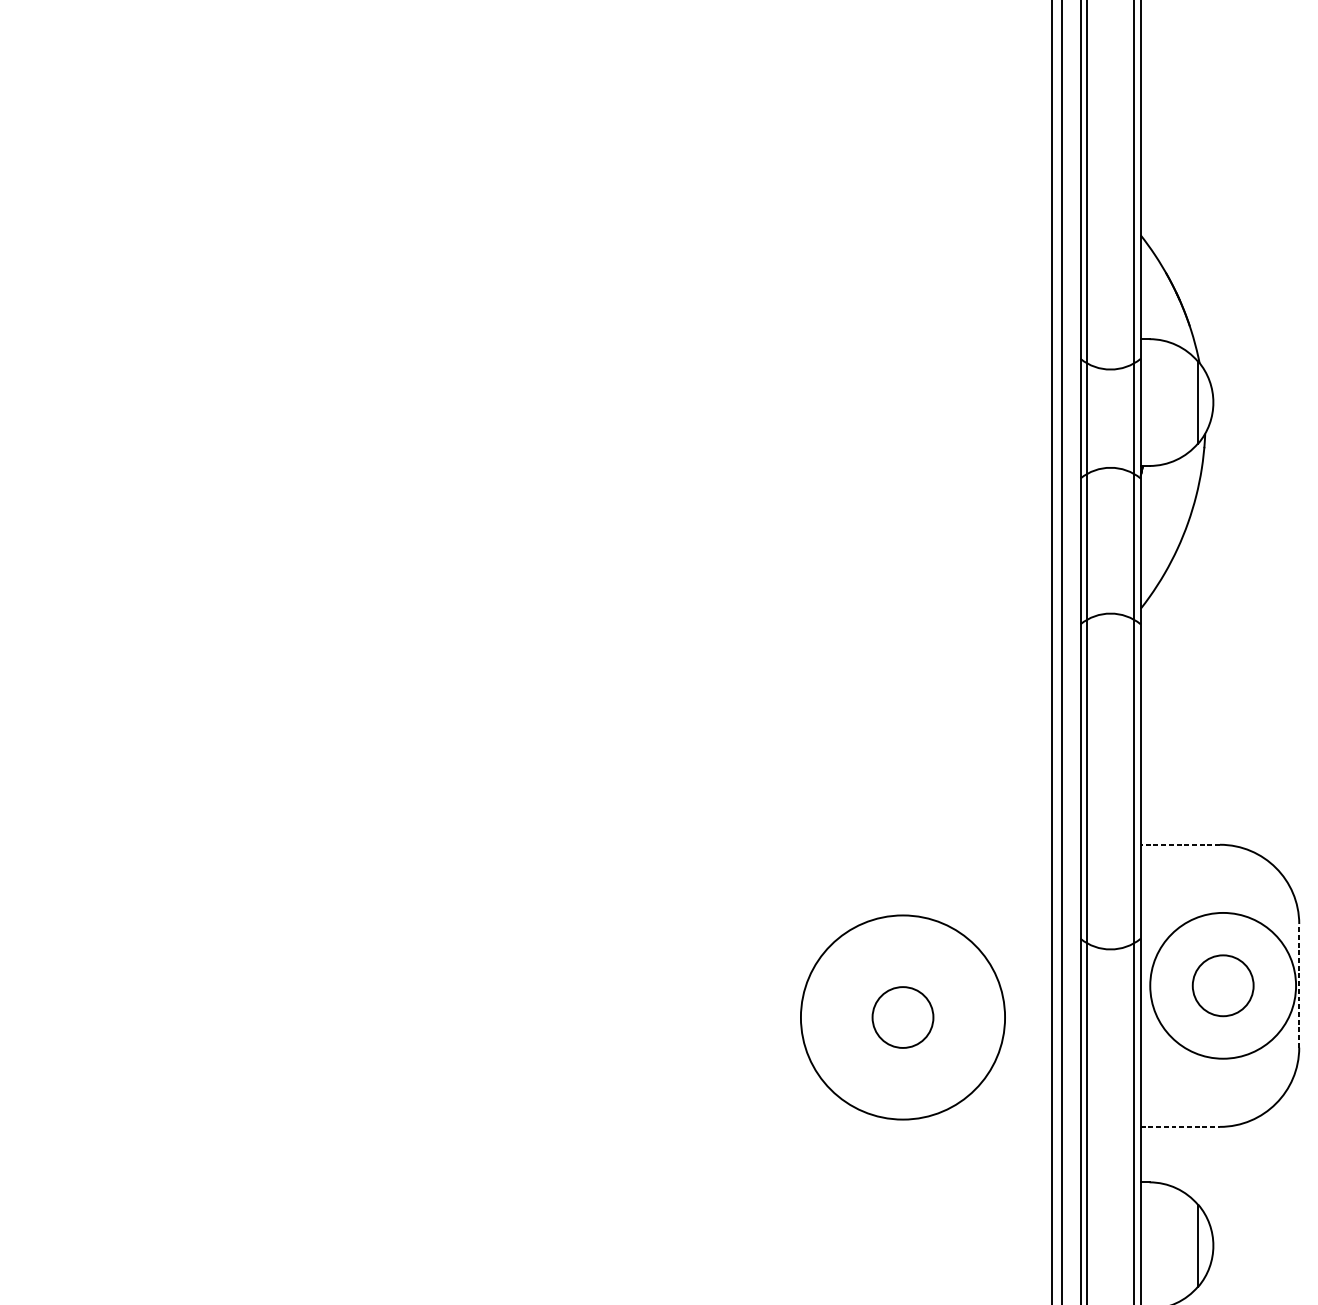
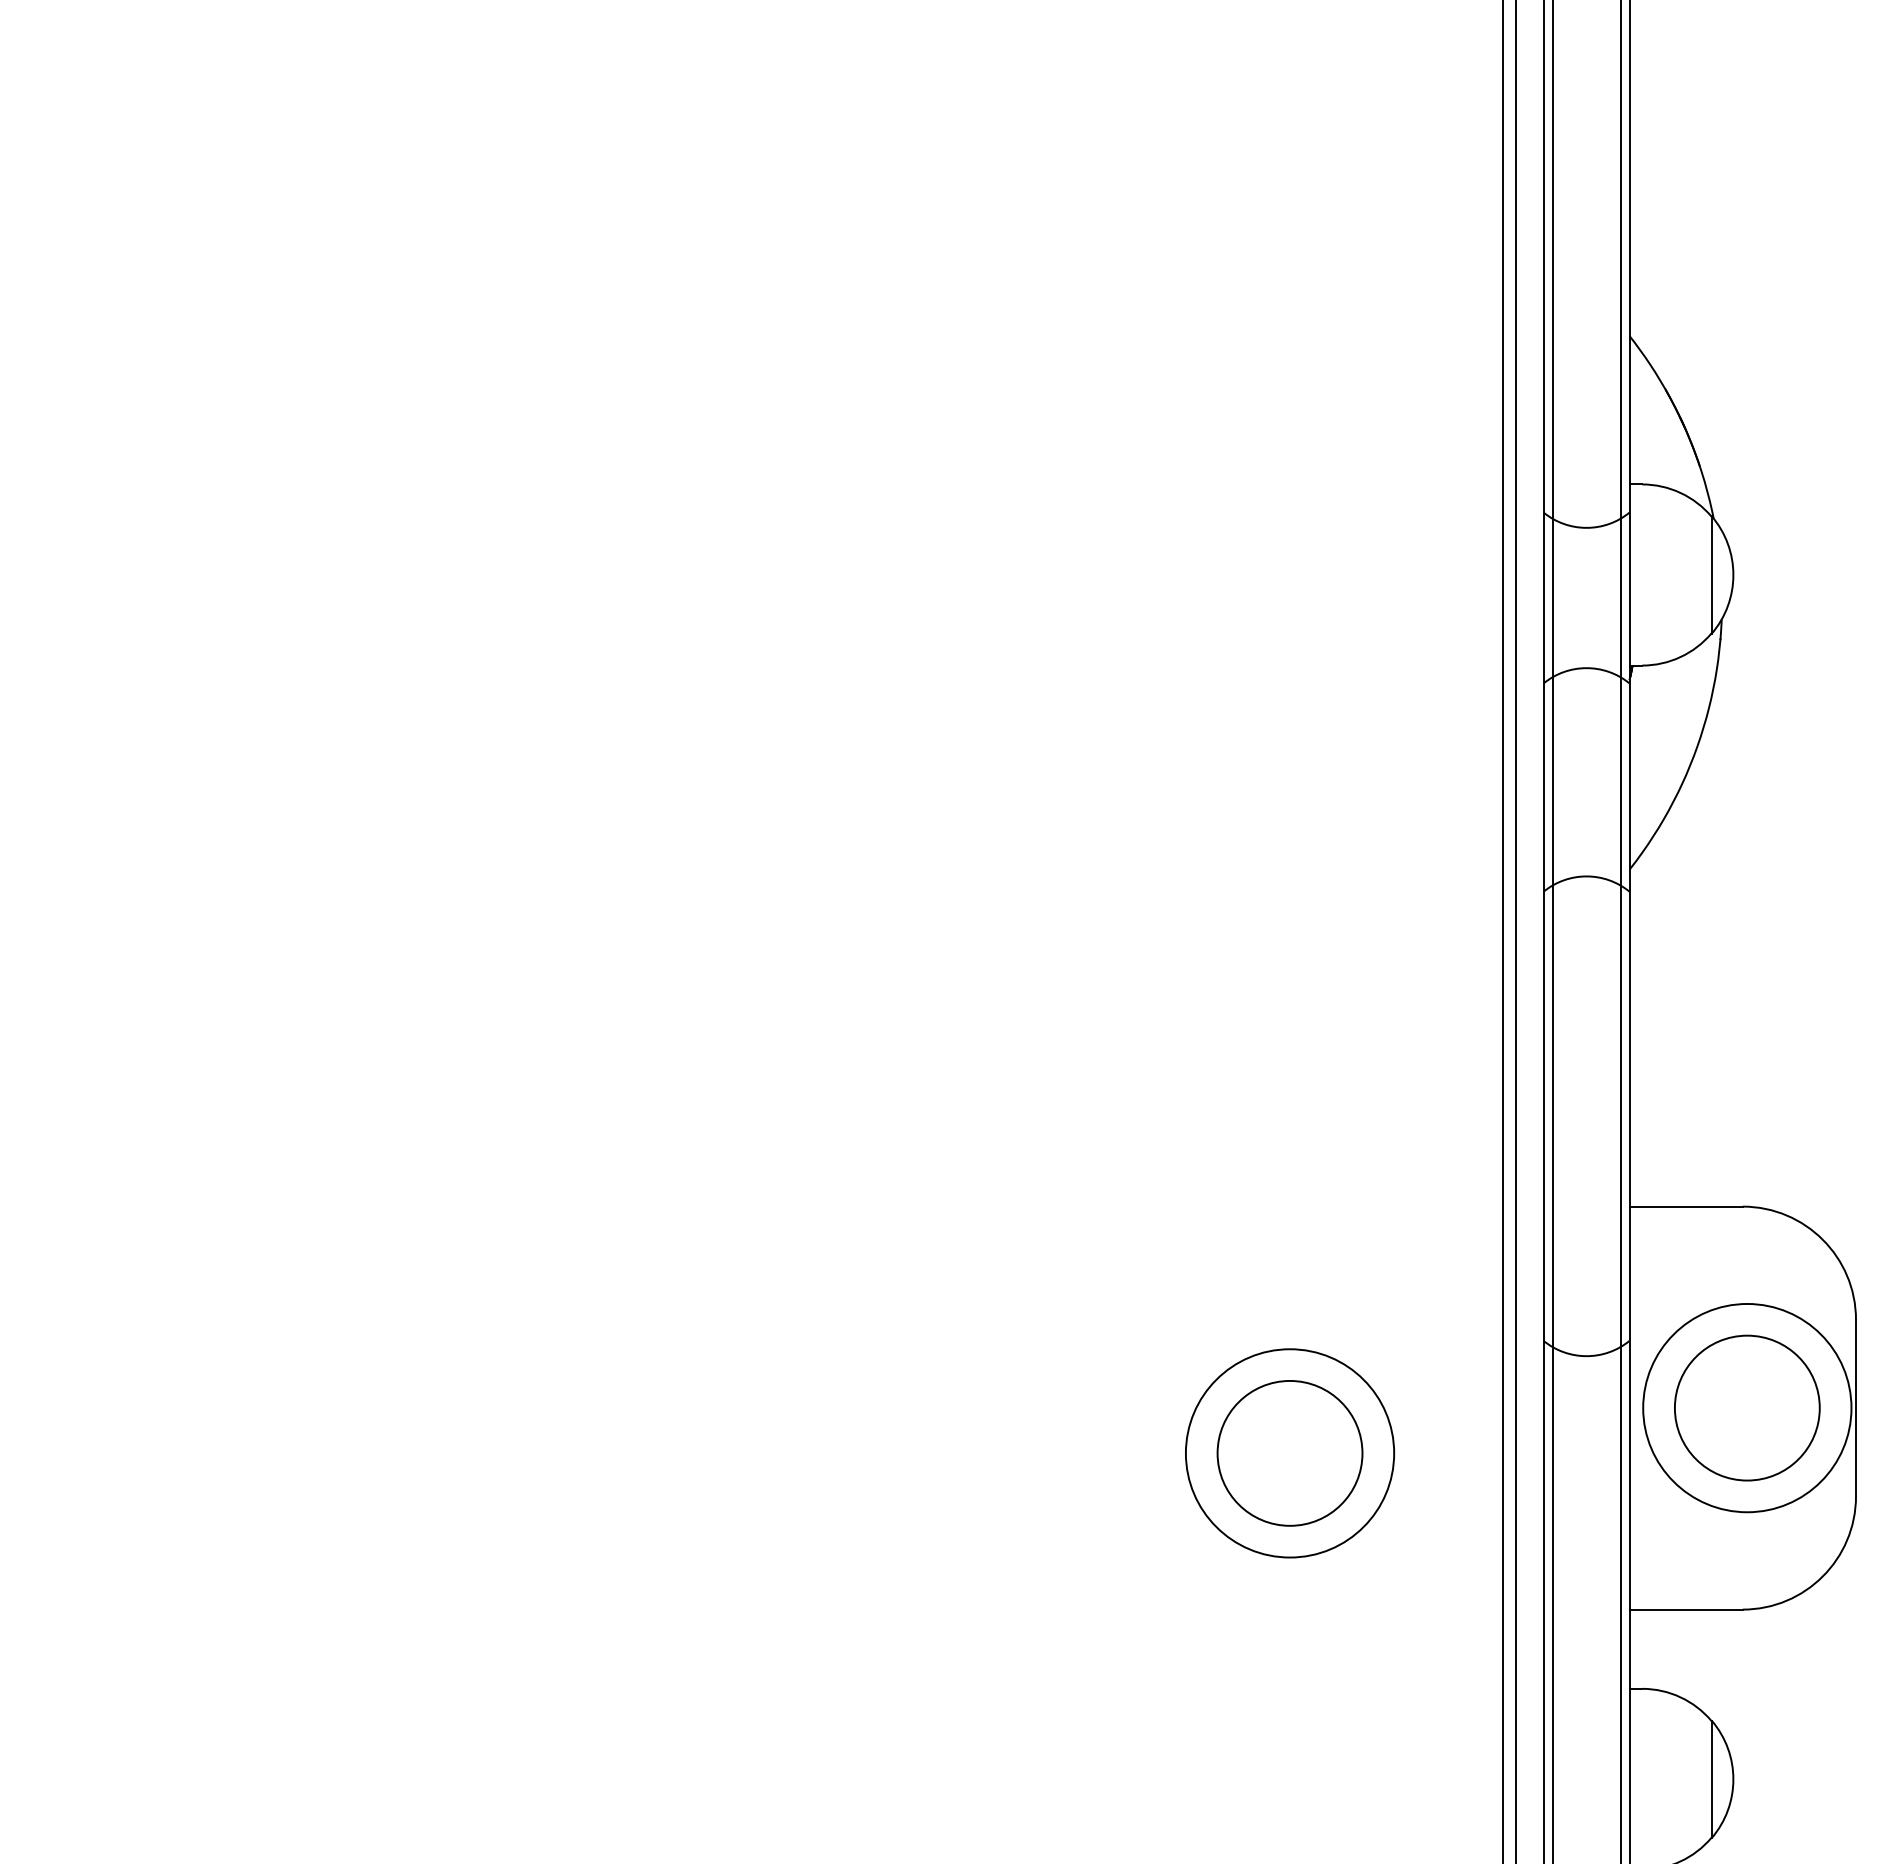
line: (1180, 844) -> (1686, 1206), dashed -> solid
circle: (1223, 985) -> (1747, 1407), size x1.67
line: (1299, 985) -> (1856, 1407), dashed -> solid
circle: (902, 1016) -> (1289, 1452), size x1.67
circle: (902, 1017) -> (1289, 1453), size x0.71
line: (1180, 1126) -> (1686, 1609), dashed -> solid

